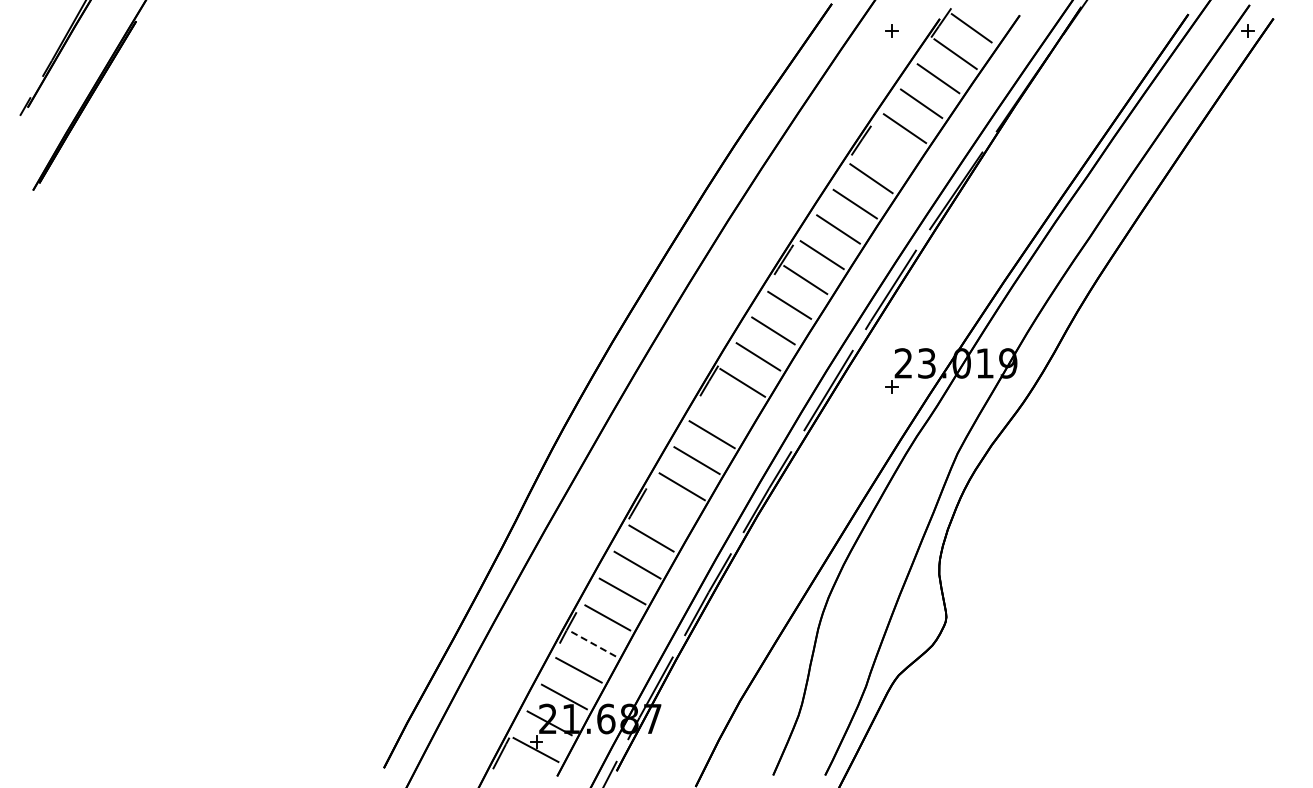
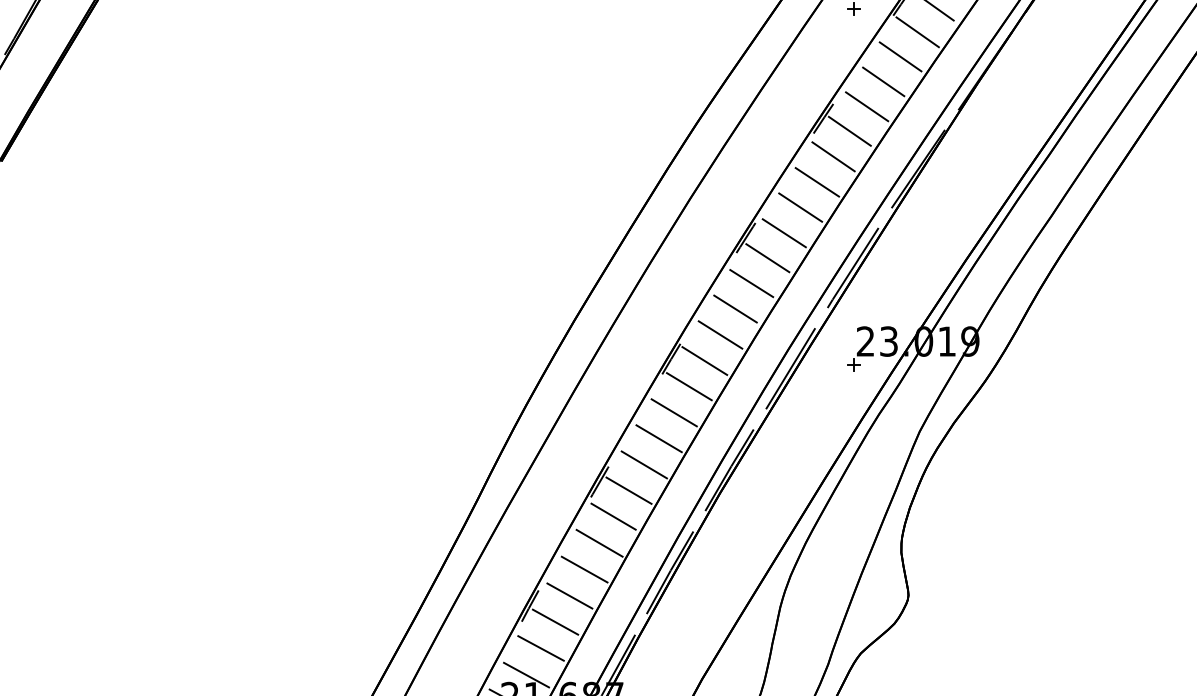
line: (887, 152) -> (849, 130), added
line: (726, 408) -> (688, 386), added
line: (666, 512) -> (628, 490), added
line: (593, 644) -> (555, 622), dashed -> solid

